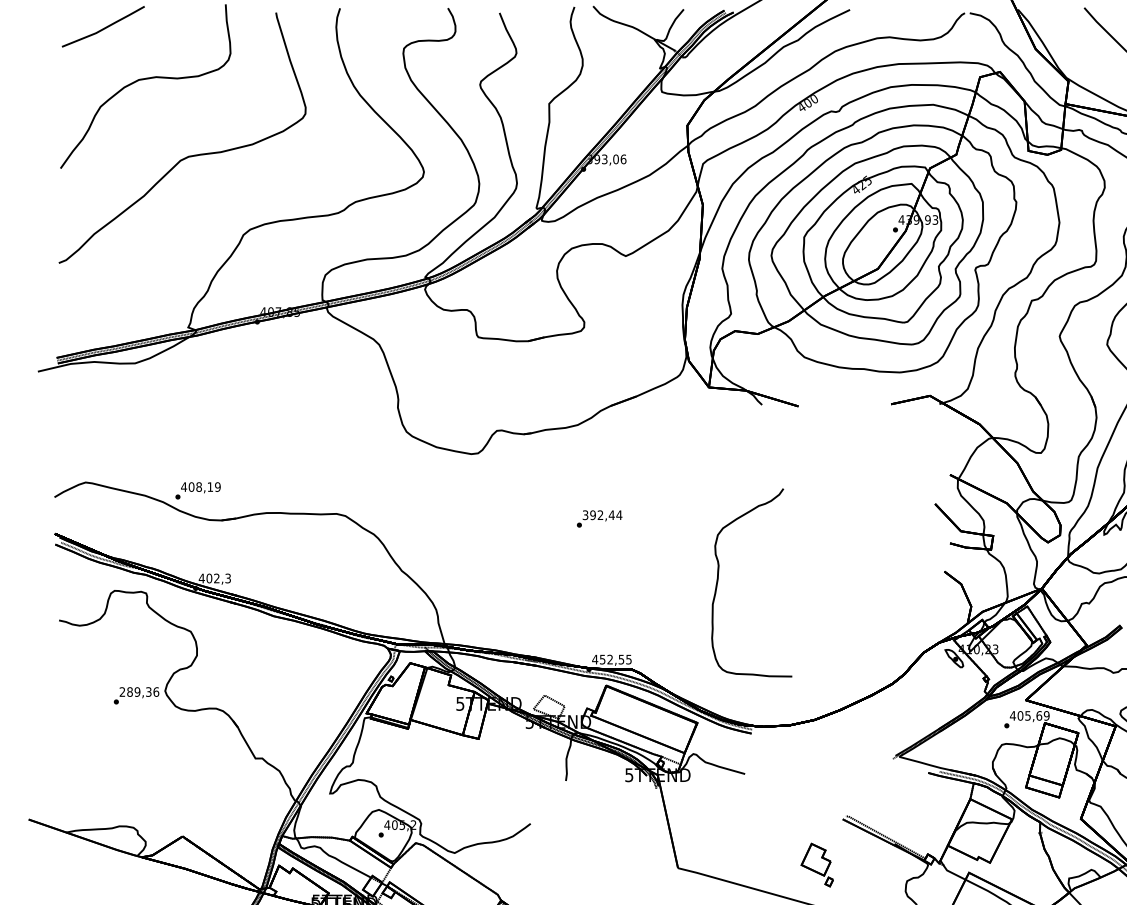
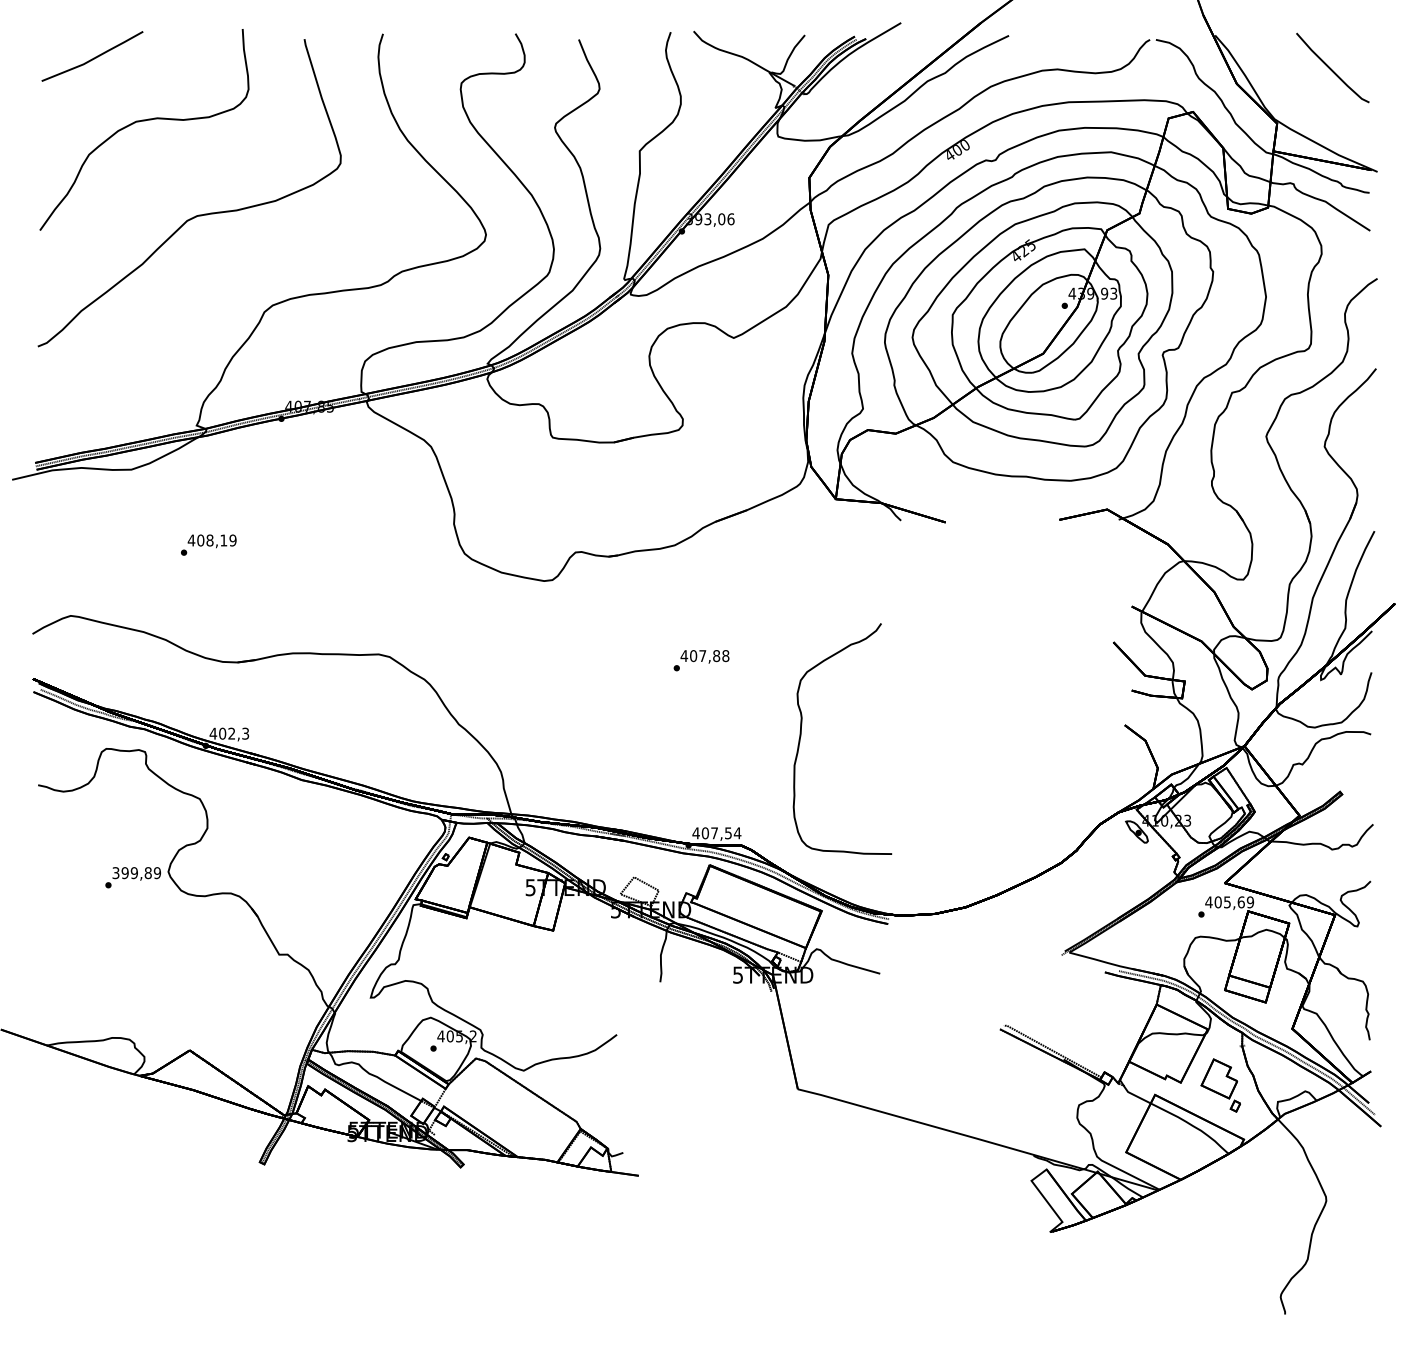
text: (197, 490) -> (208, 544), moved
text: (601, 515) -> (704, 656), 392,44 -> 407,88
curve: (718, 580) -> (801, 736), moved
text: (615, 659) -> (721, 833), 452,55 -> 407,54
text: (139, 692) -> (136, 873), 289,36 -> 399,89
part: (817, 865) -> (1220, 1085), moved

